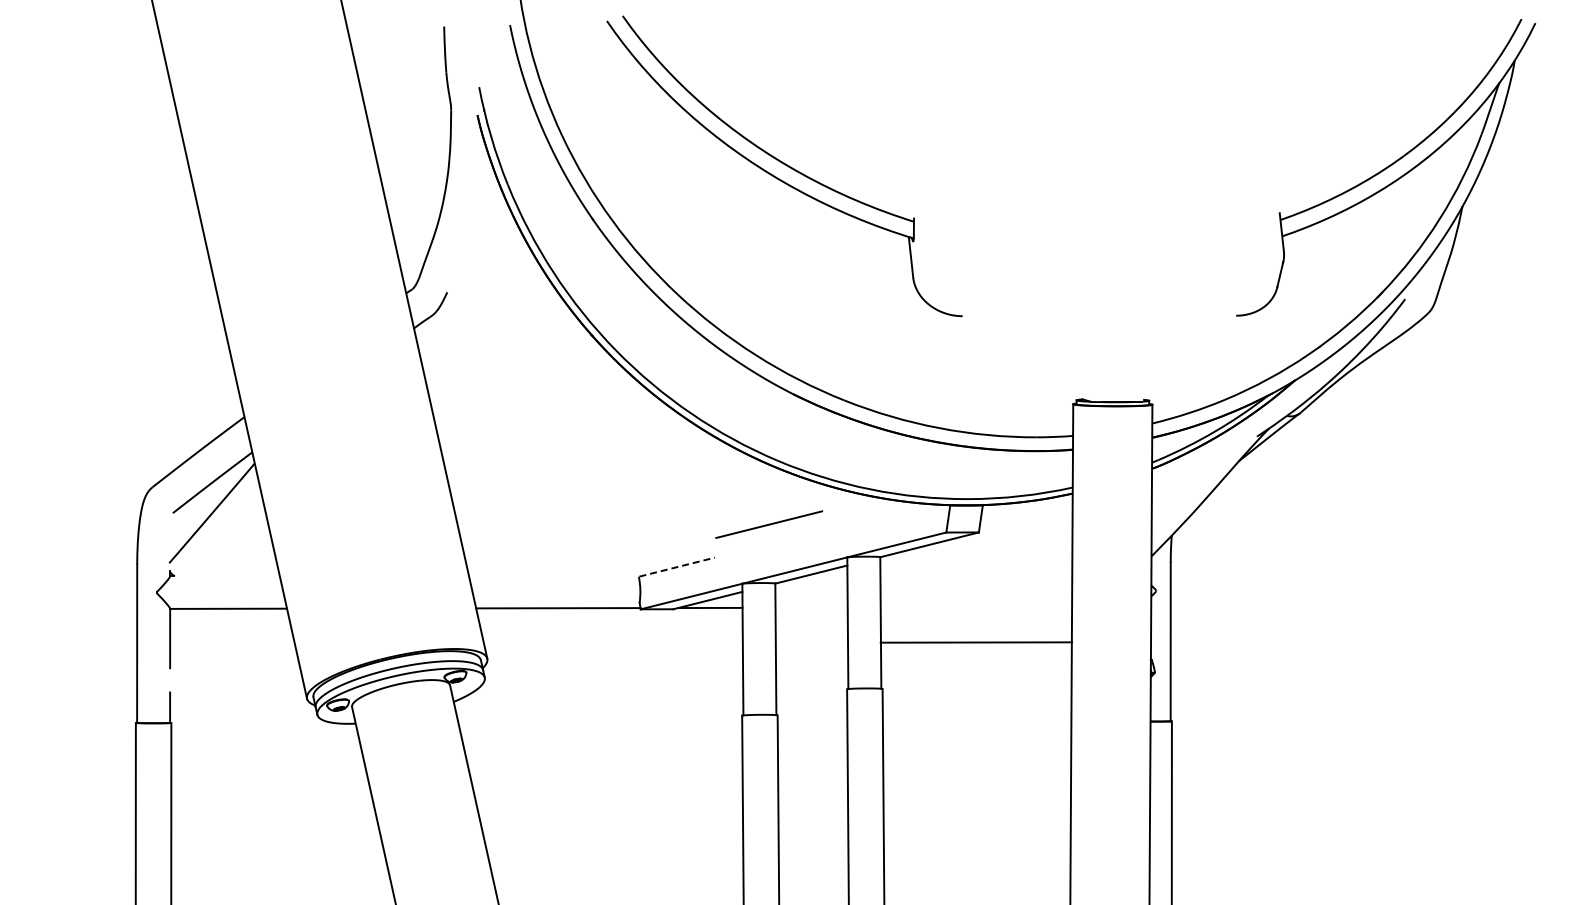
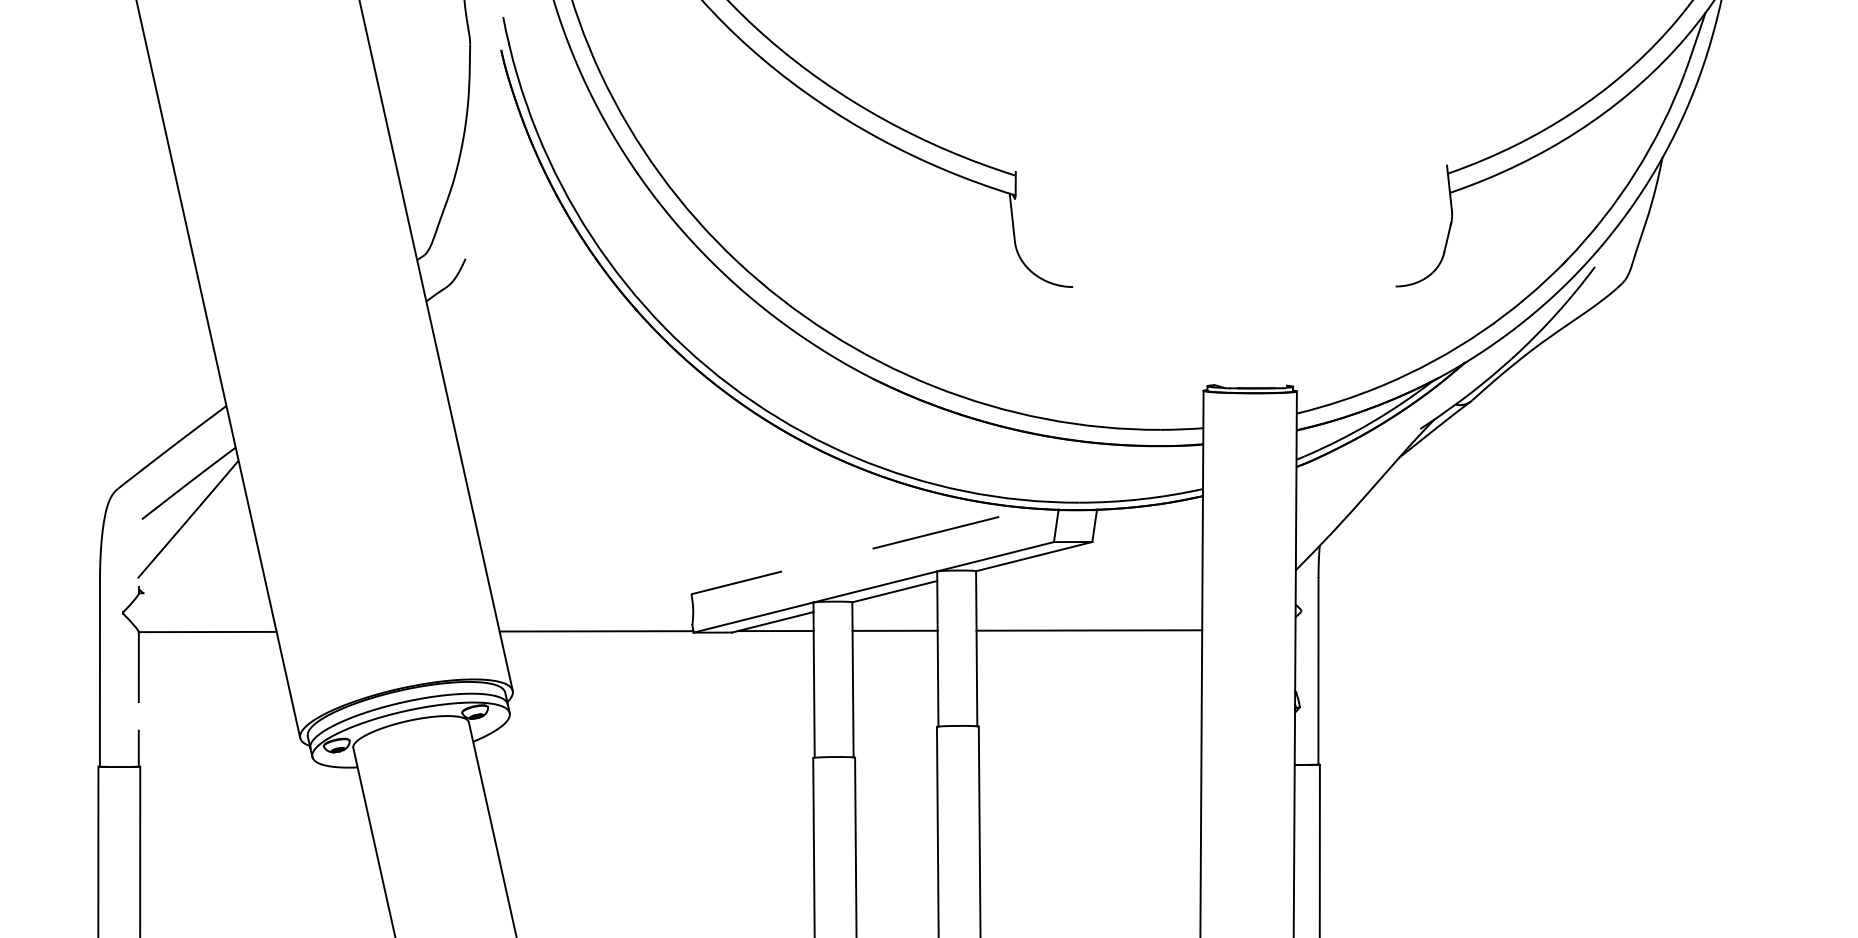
line: (769, 524) -> (936, 532), moved
line: (677, 567) -> (736, 583), dashed -> solid
line: (811, 607) -> (894, 630), added
line: (976, 642) -> (1089, 630), moved

